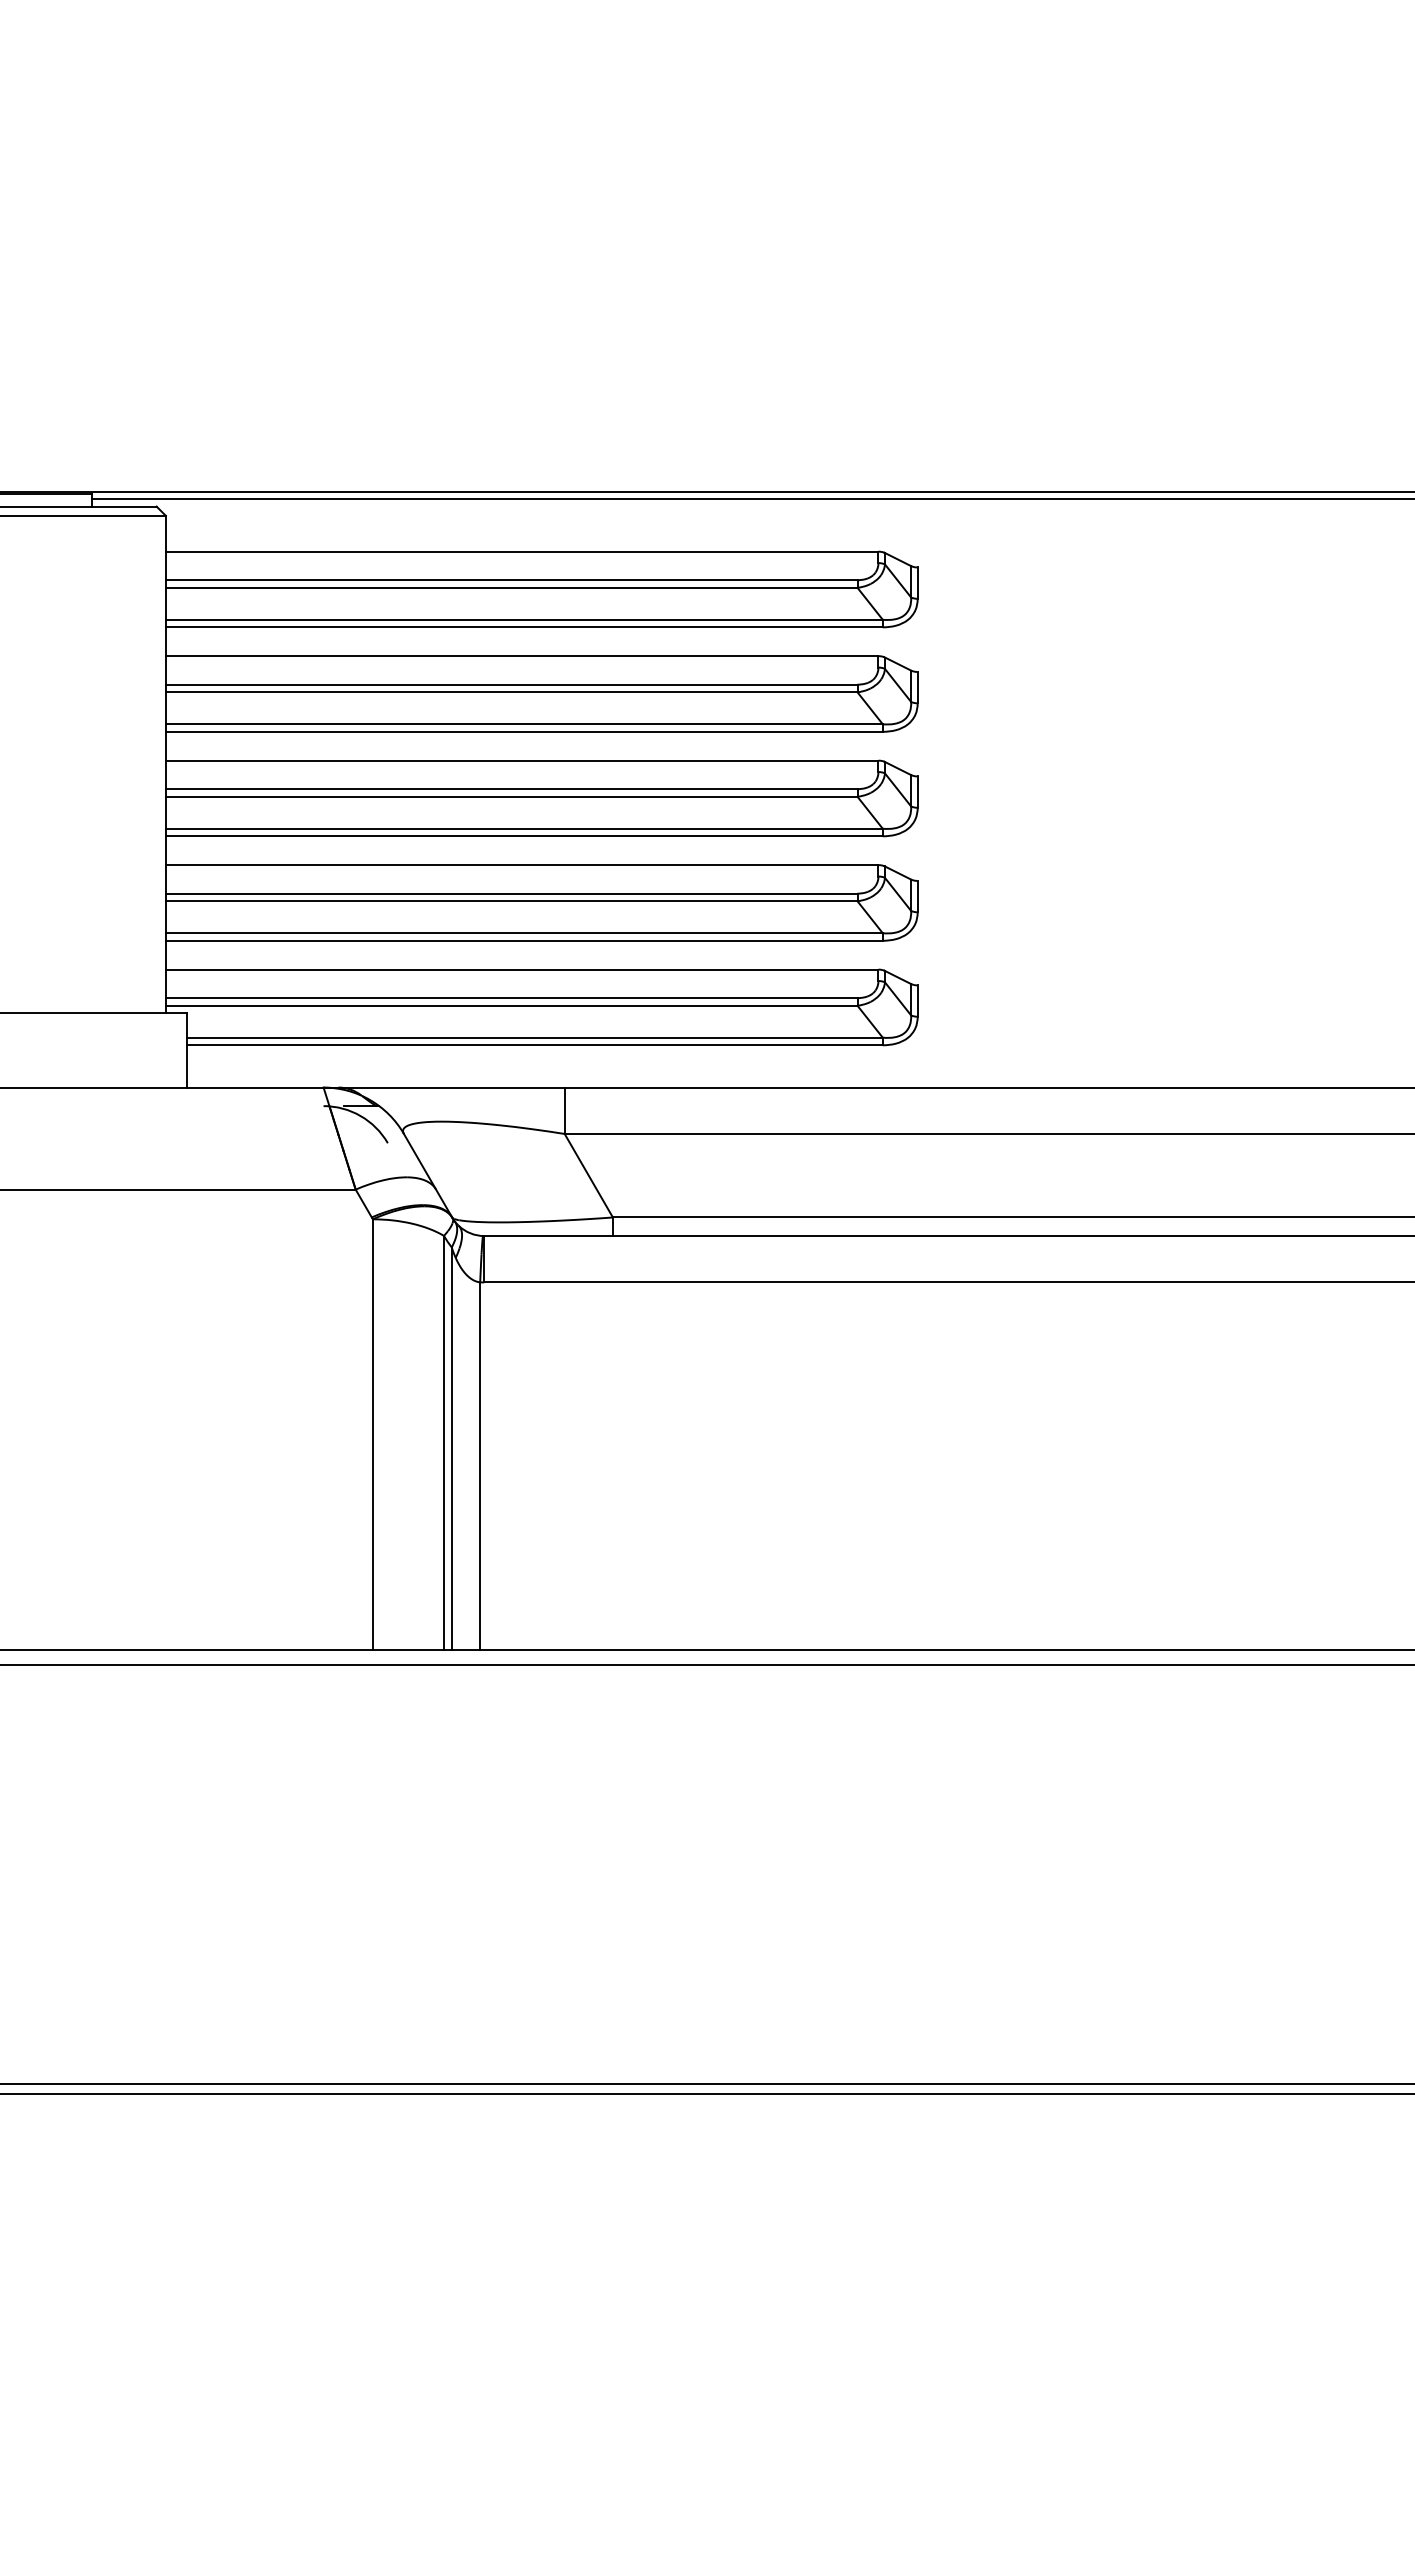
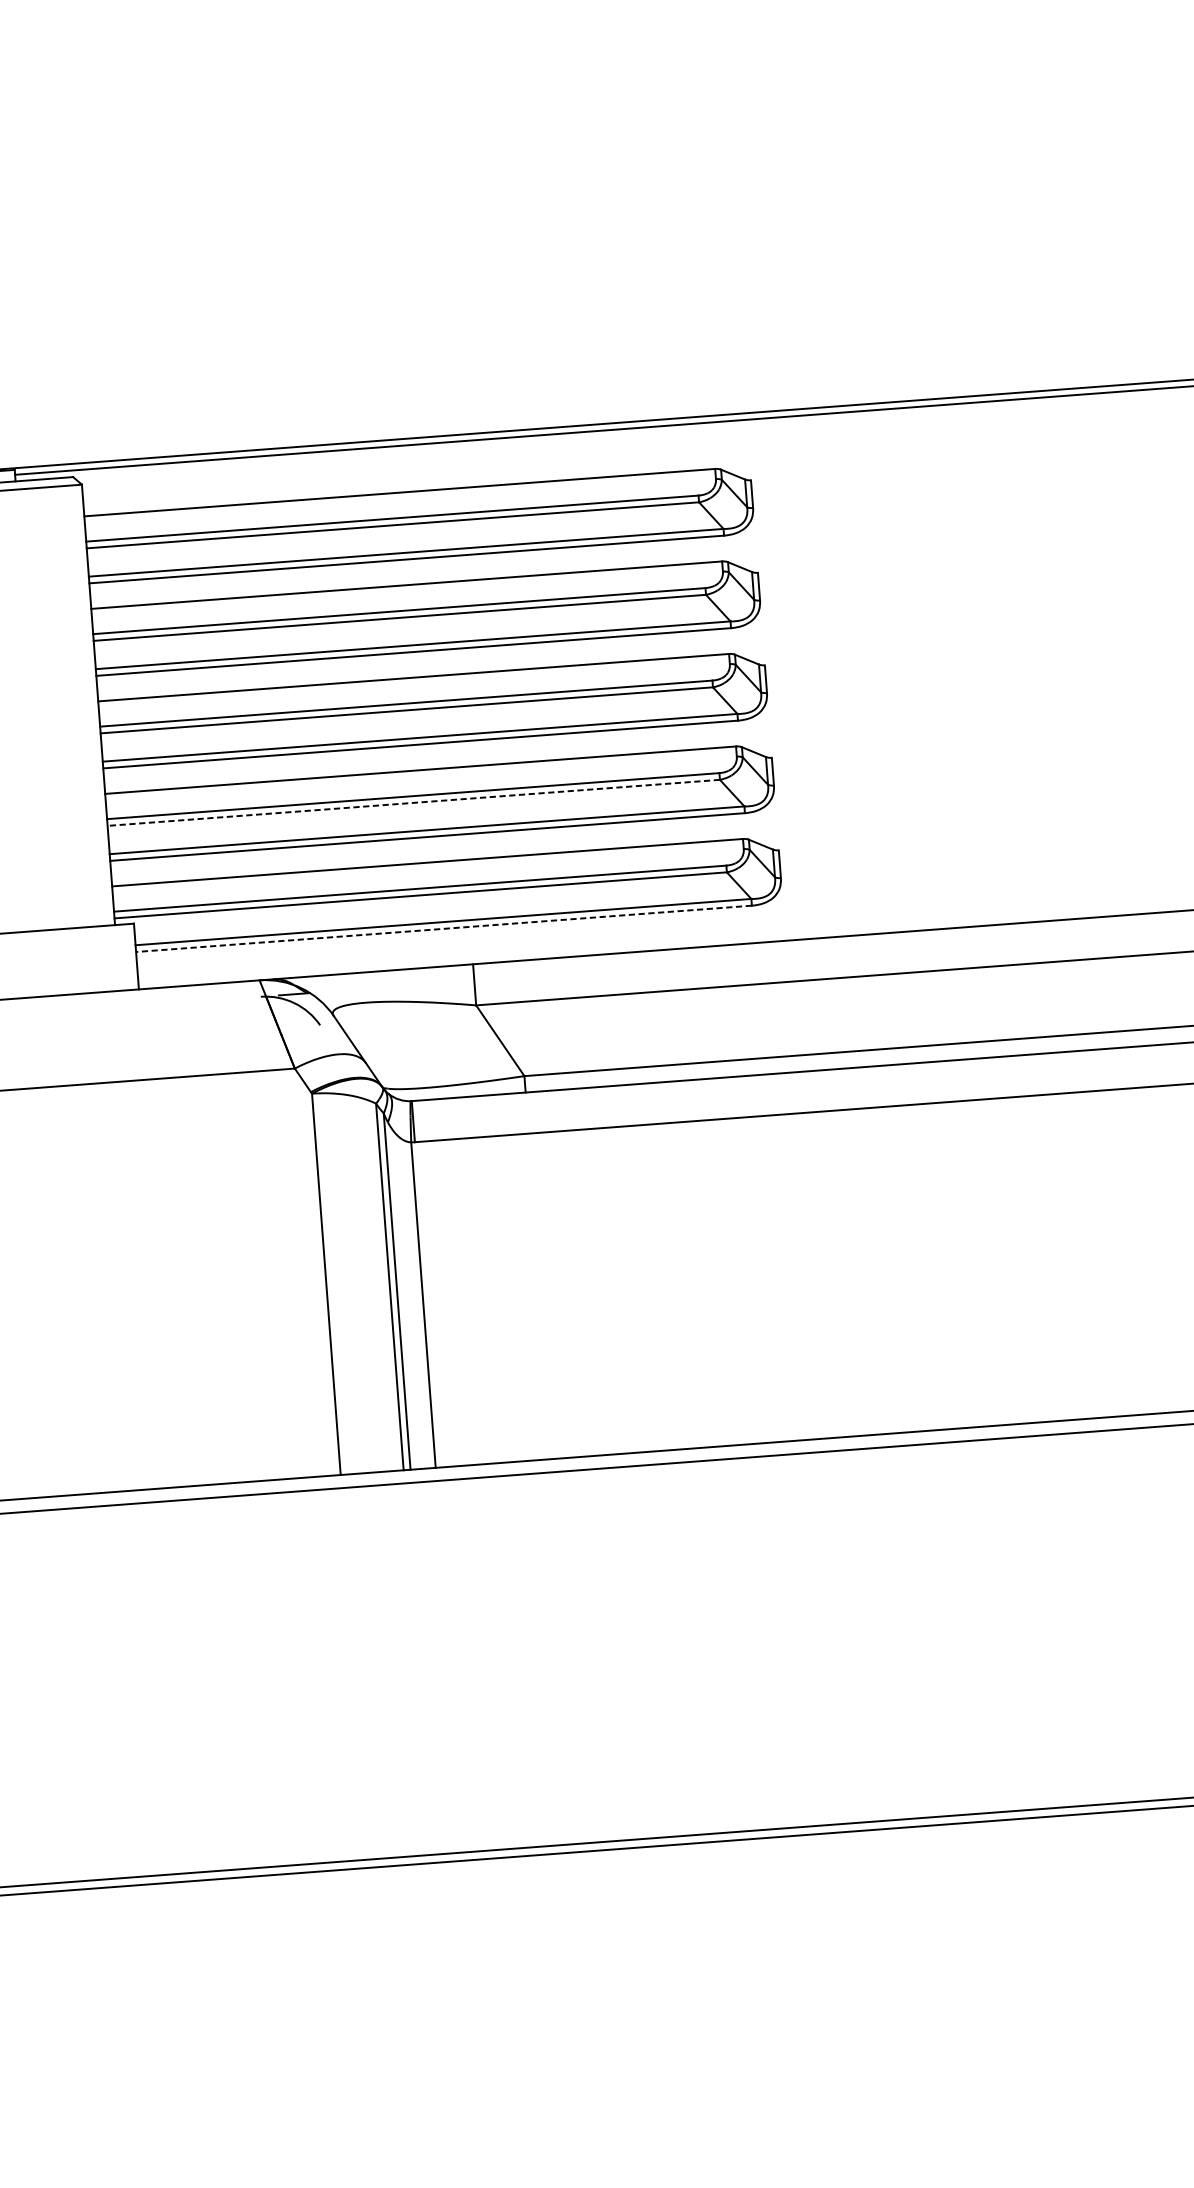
line: (511, 901) -> (413, 803), solid -> dashed
line: (535, 1045) -> (444, 929), solid -> dashed

